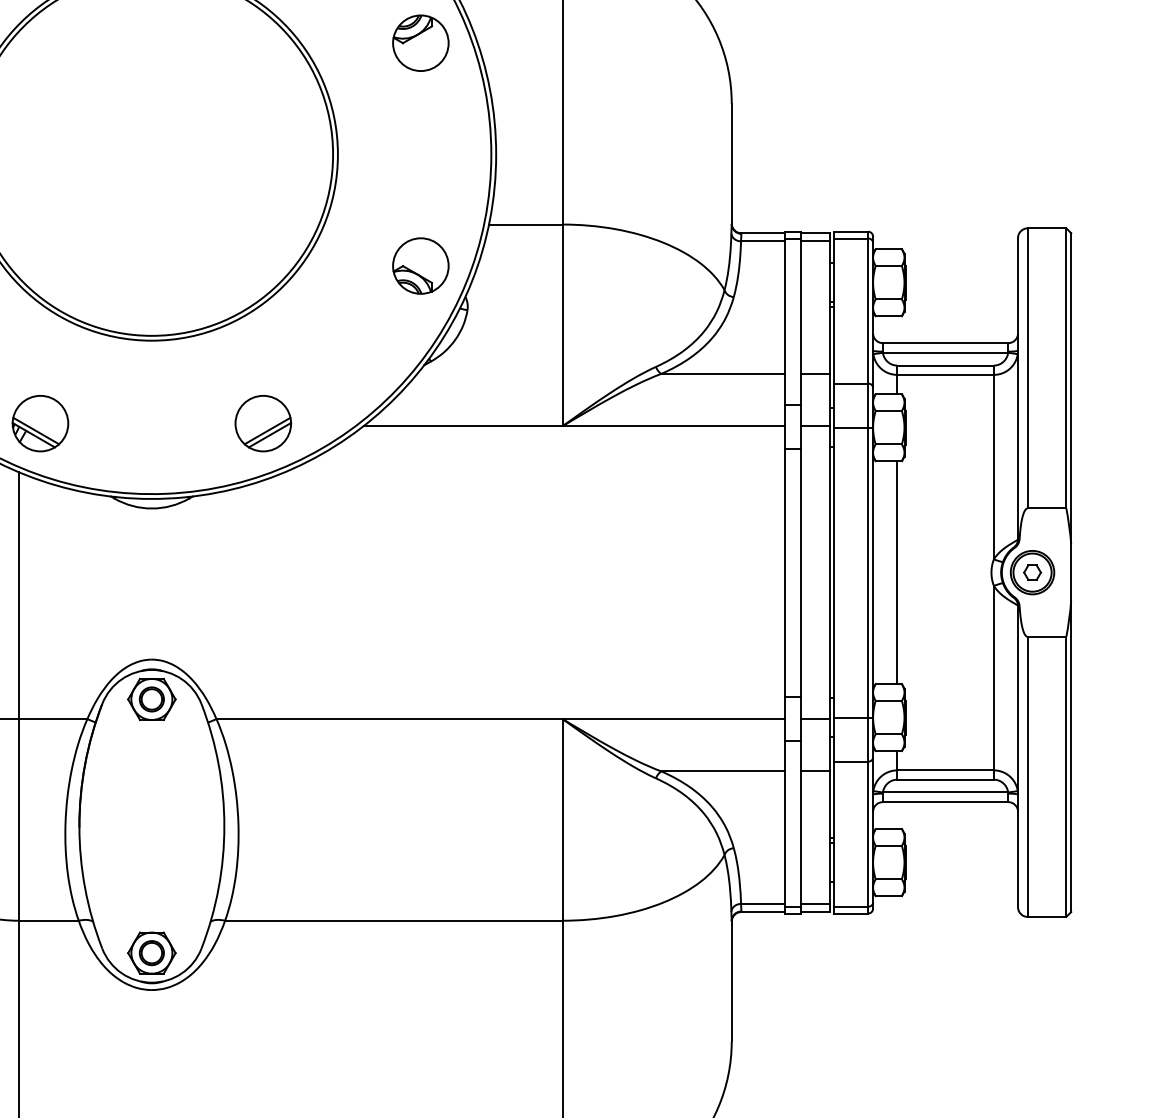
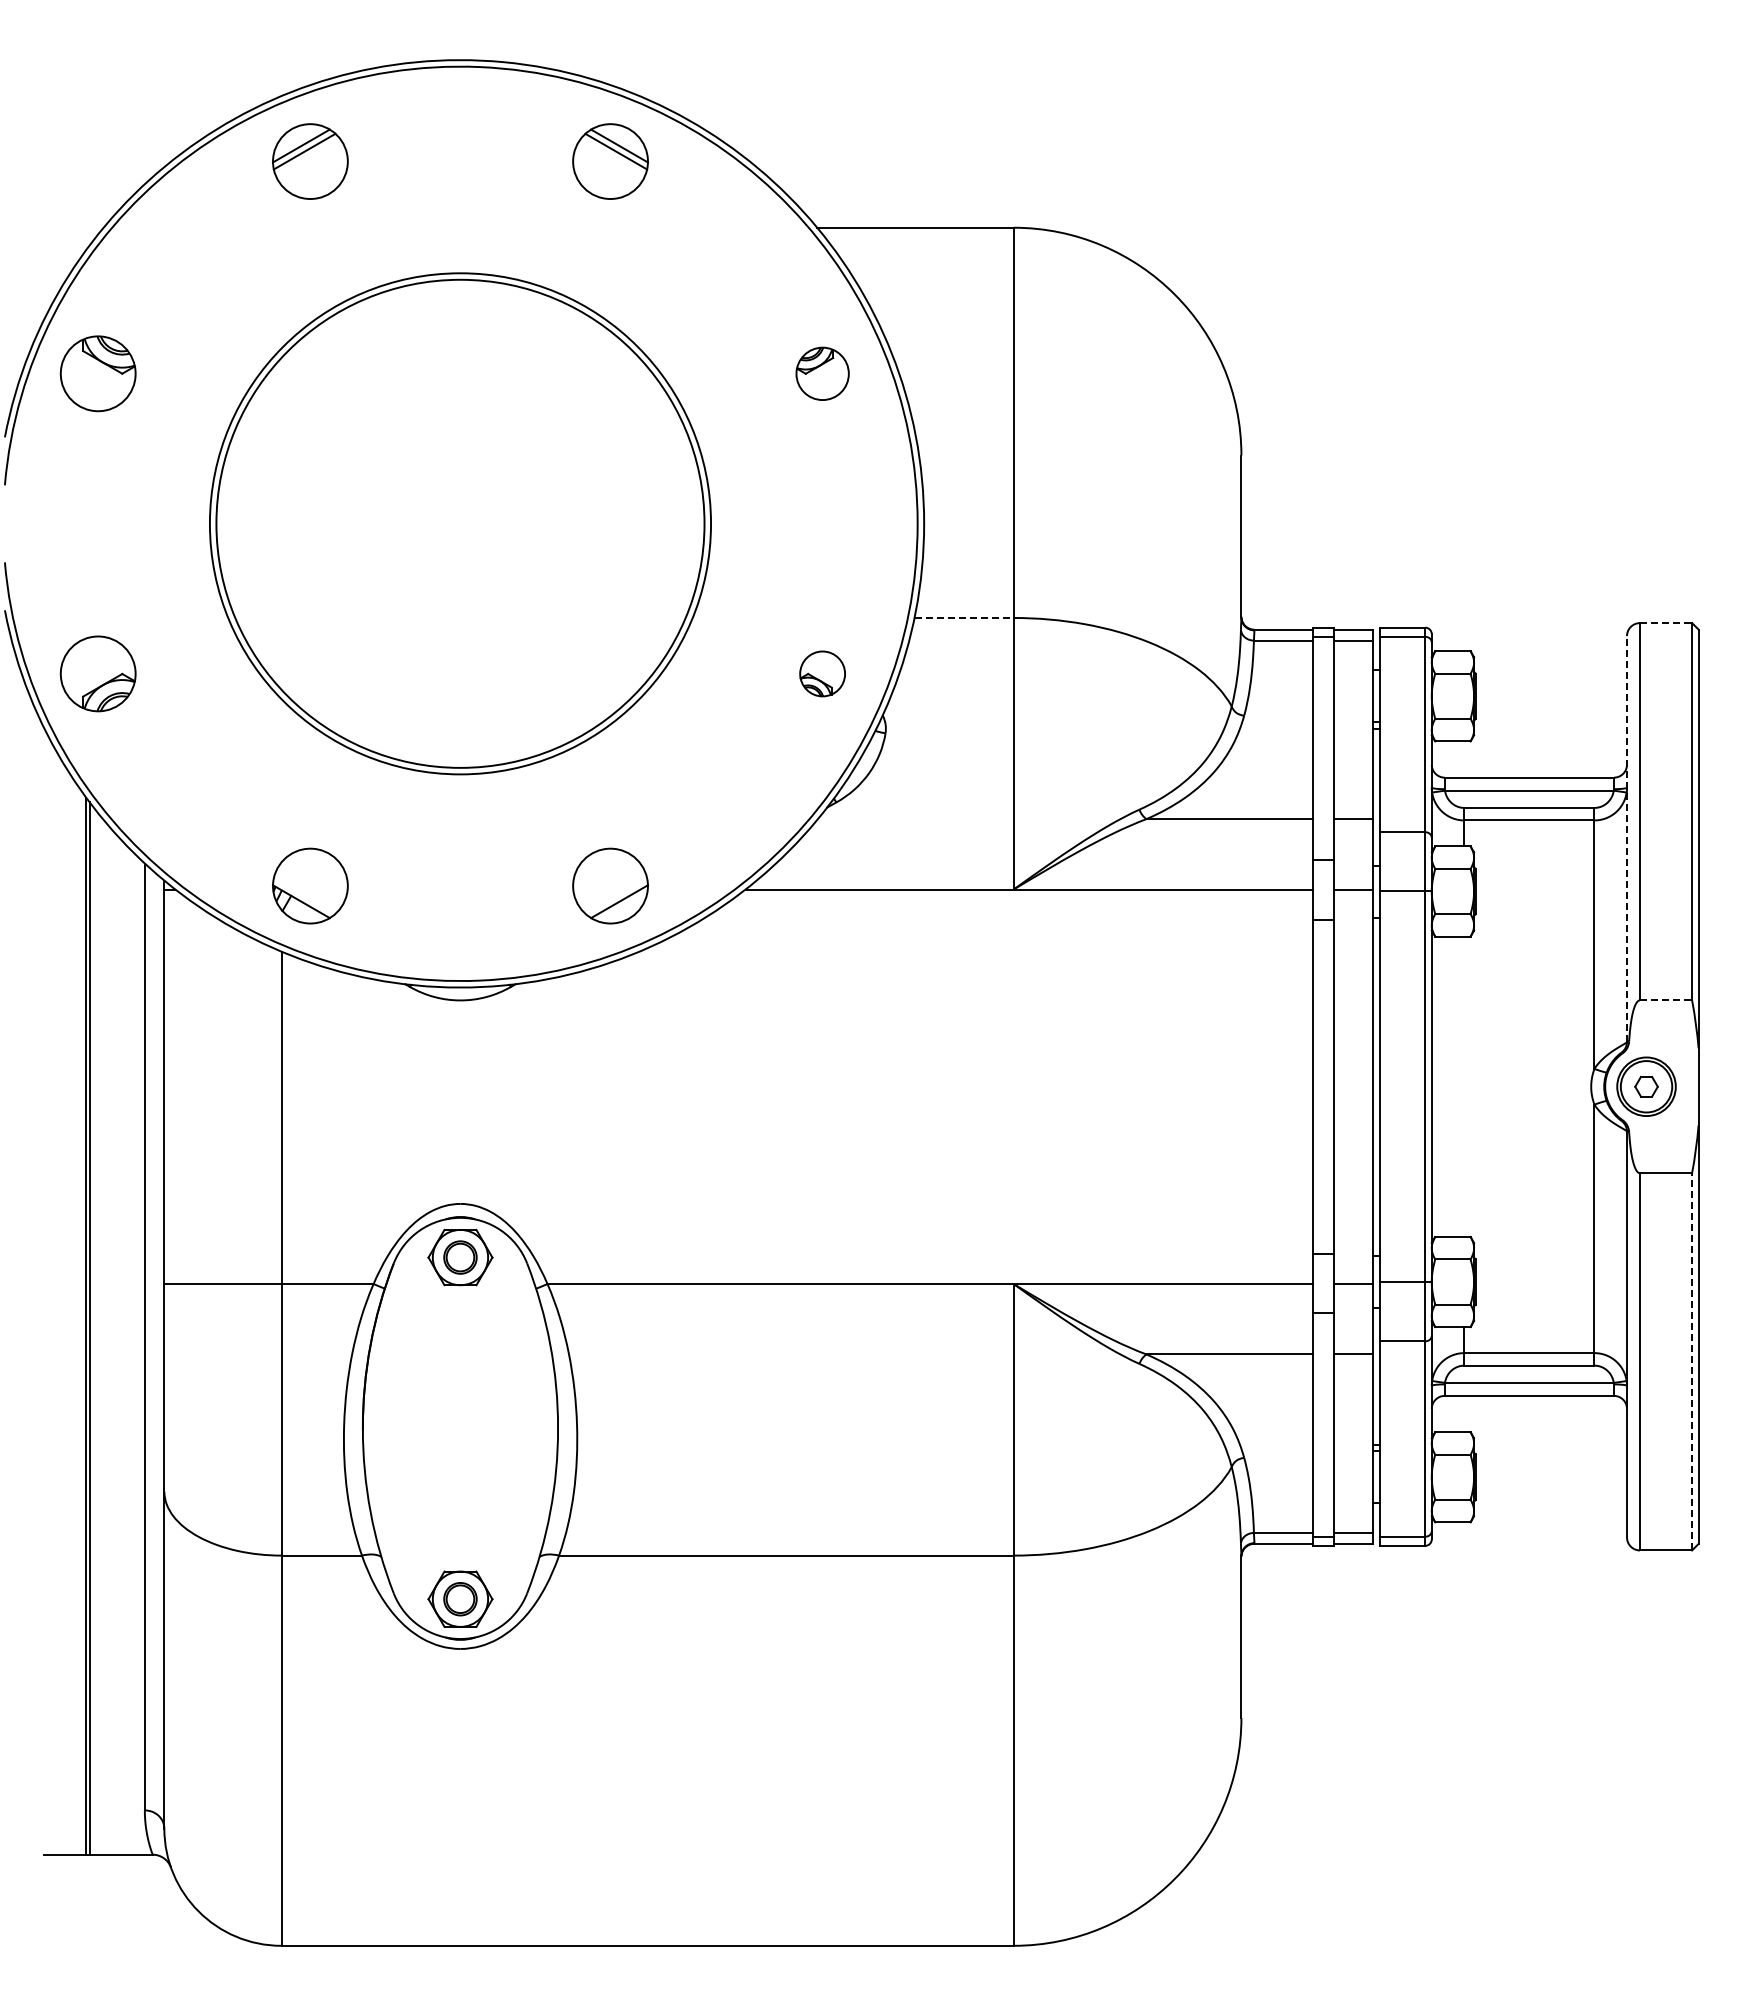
part: (420, 43) -> (822, 373), size x0.7
line: (526, 224) -> (964, 617), solid -> dashed
line: (1047, 228) -> (1666, 623), solid -> dashed
part: (420, 265) -> (822, 673), size x0.6
line: (1018, 389) -> (1627, 839), solid -> dashed
line: (36, 430) -> (304, 895), removed
line: (267, 430) -> (616, 895), removed
line: (1047, 508) -> (1666, 1000), solid -> dashed
line: (897, 572) -> (1464, 1086), removed
line: (1066, 776) -> (1692, 1361), solid -> dashed

